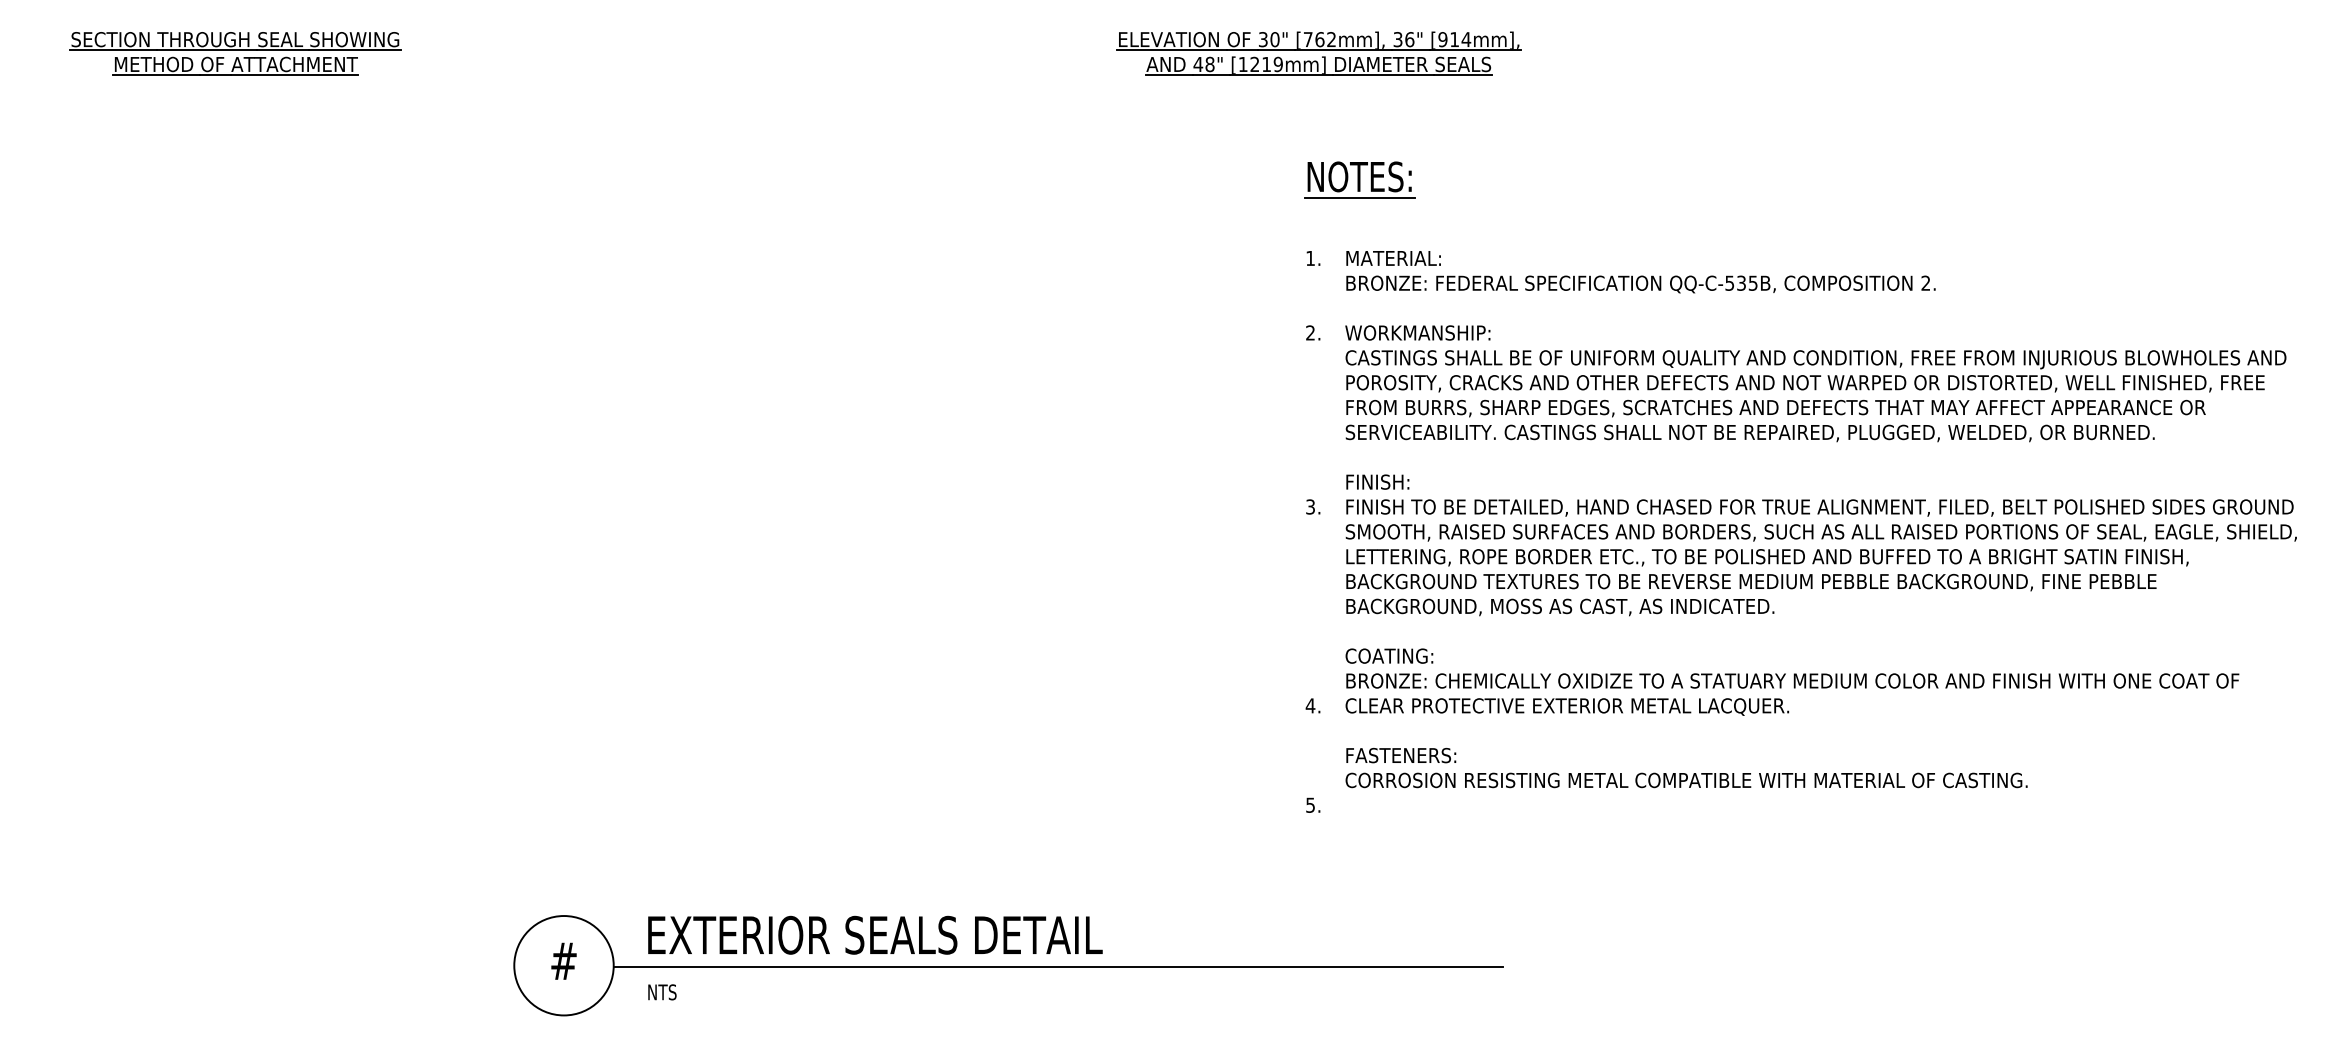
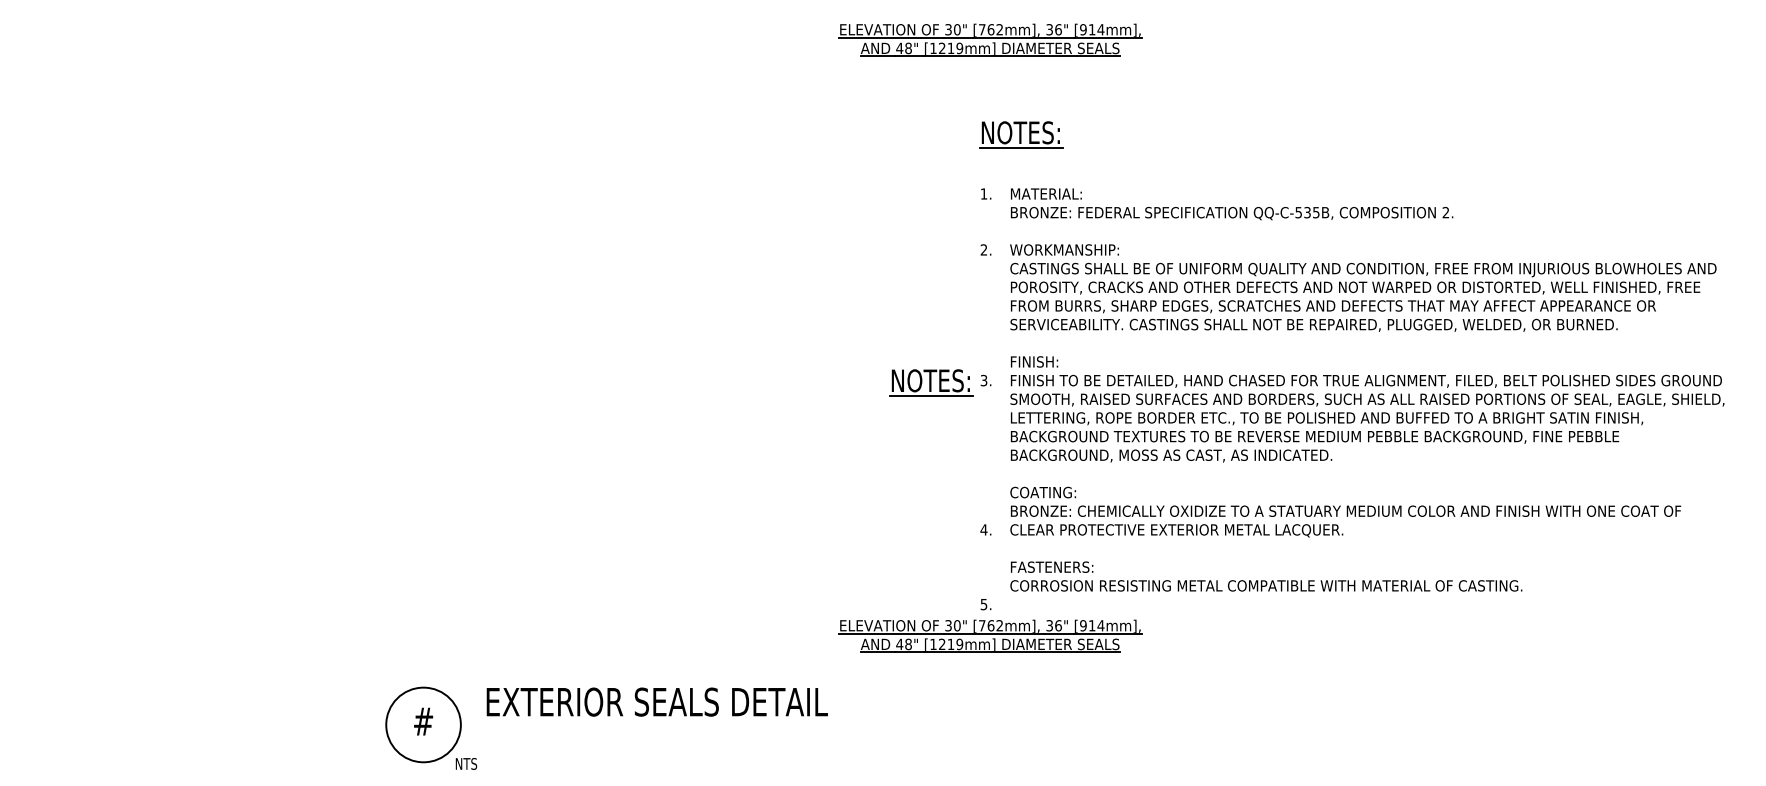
part: (234, 53) -> (176, 40), removed
part: (1240, 509) -> (931, 382), added
part: (1319, 846) -> (990, 635), added
line: (1058, 966) -> (794, 725), removed
text: (662, 991) -> (466, 763), moved

